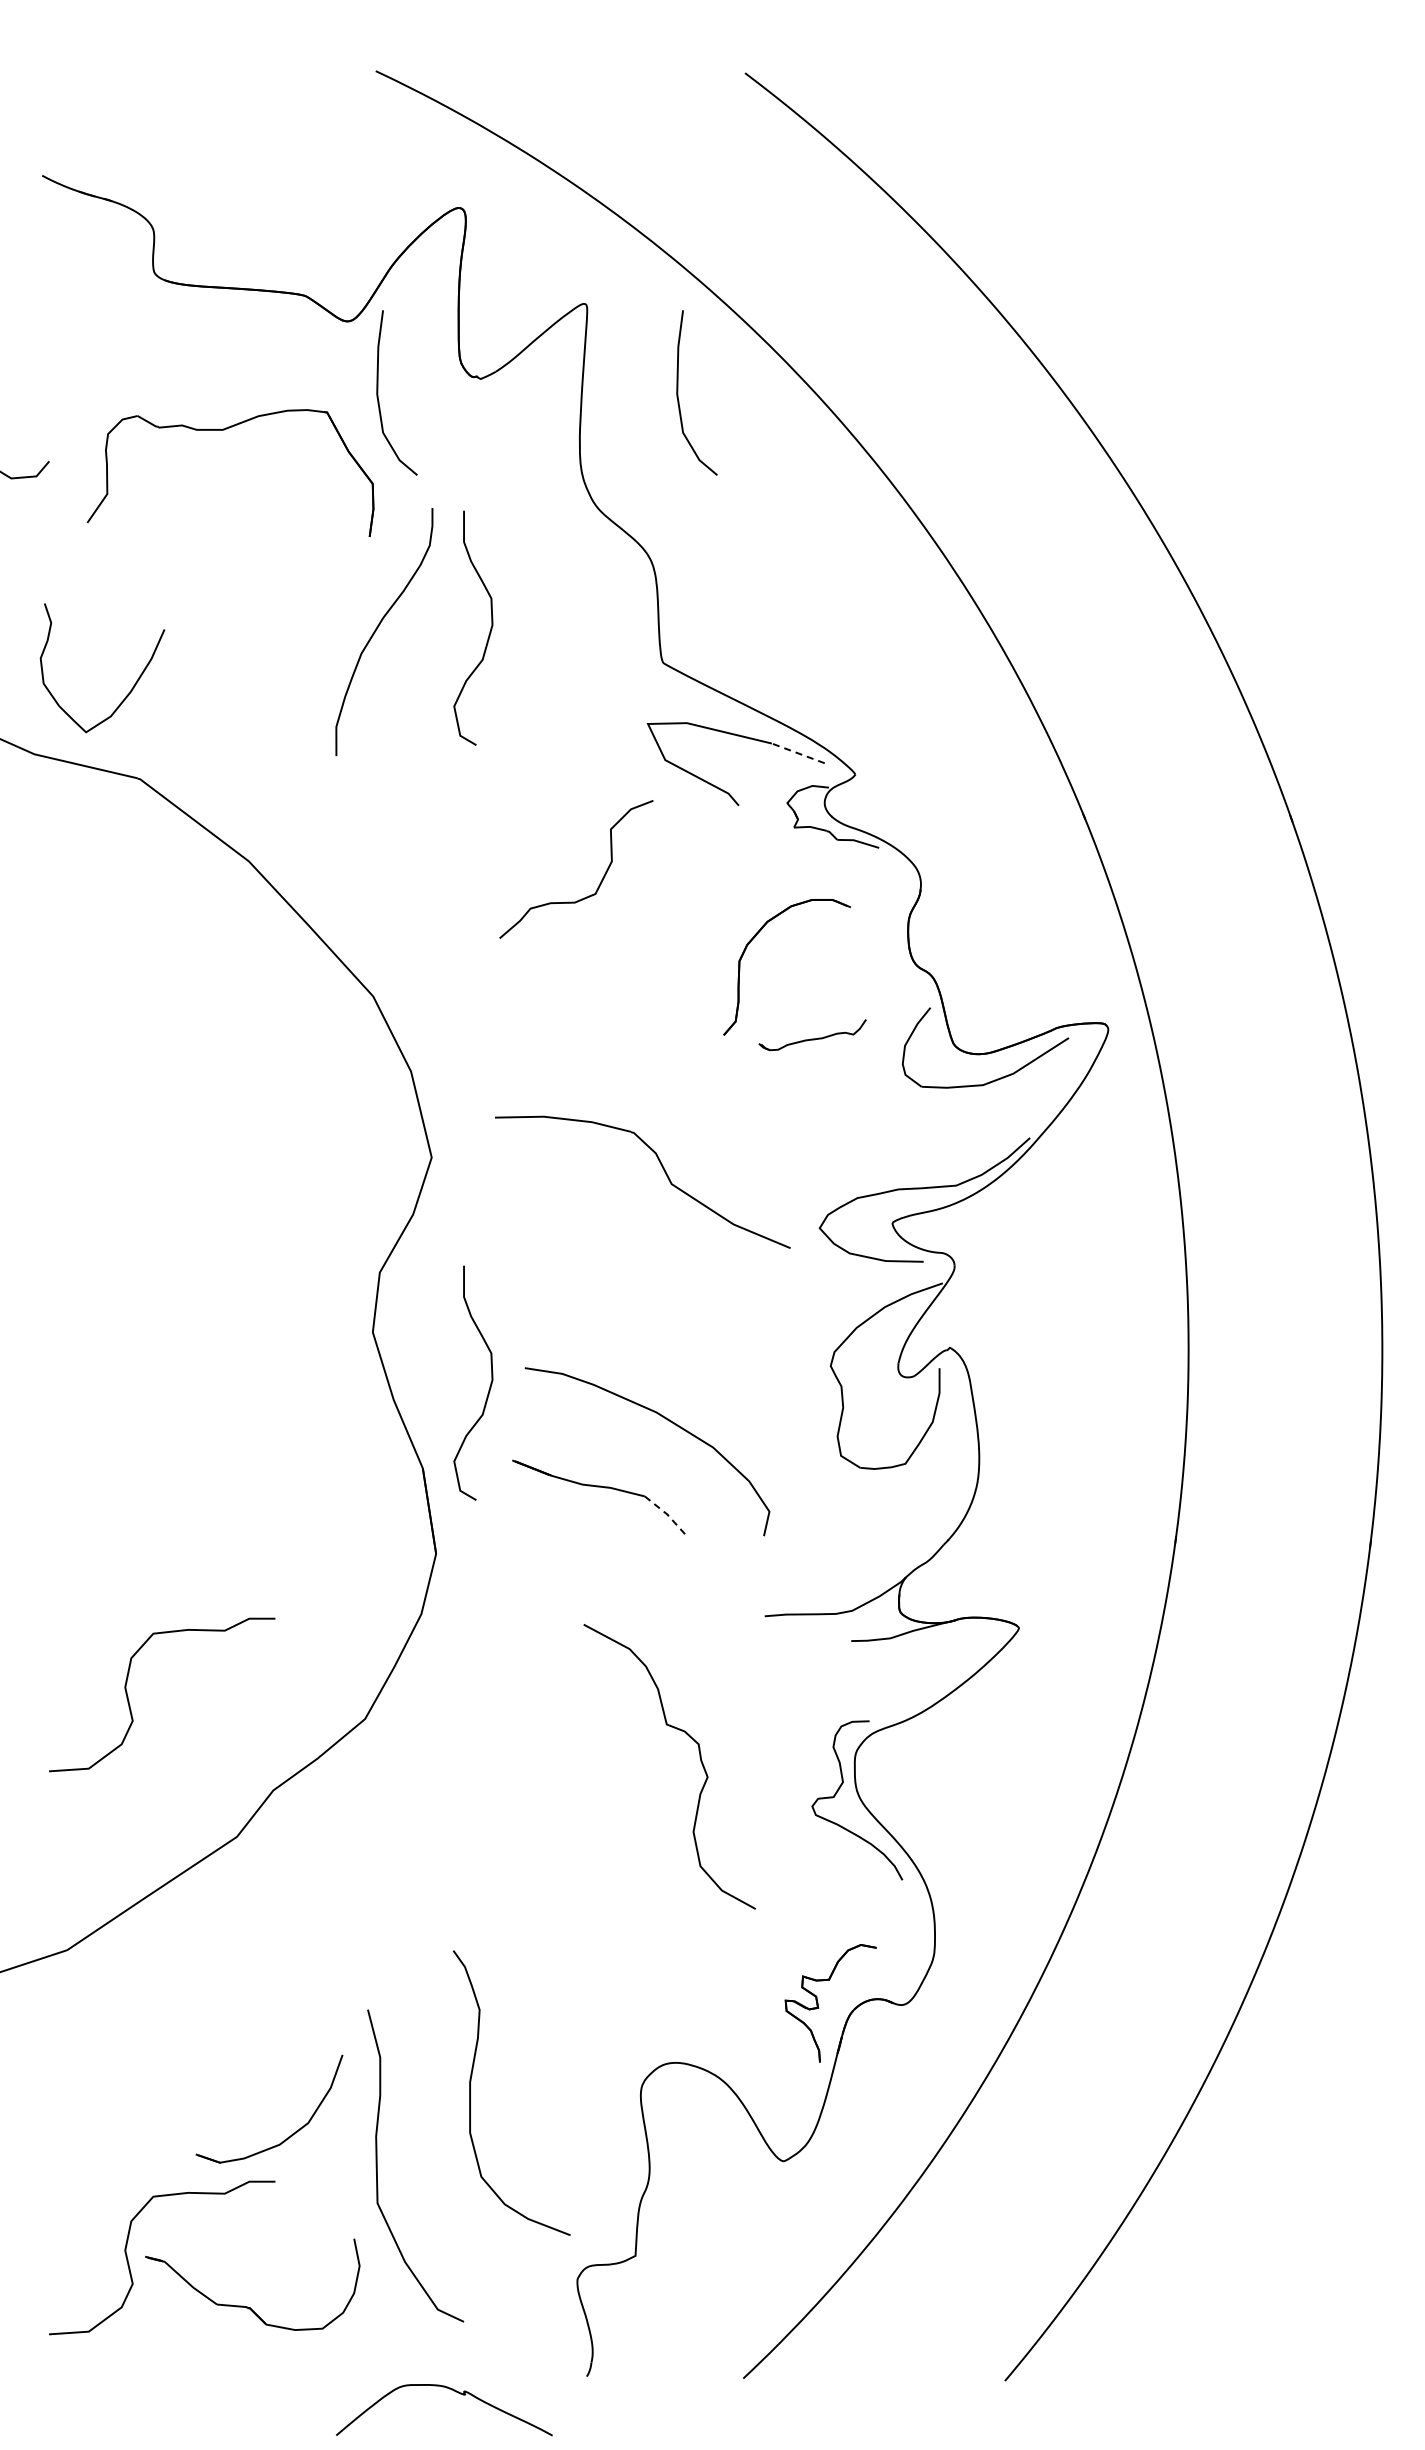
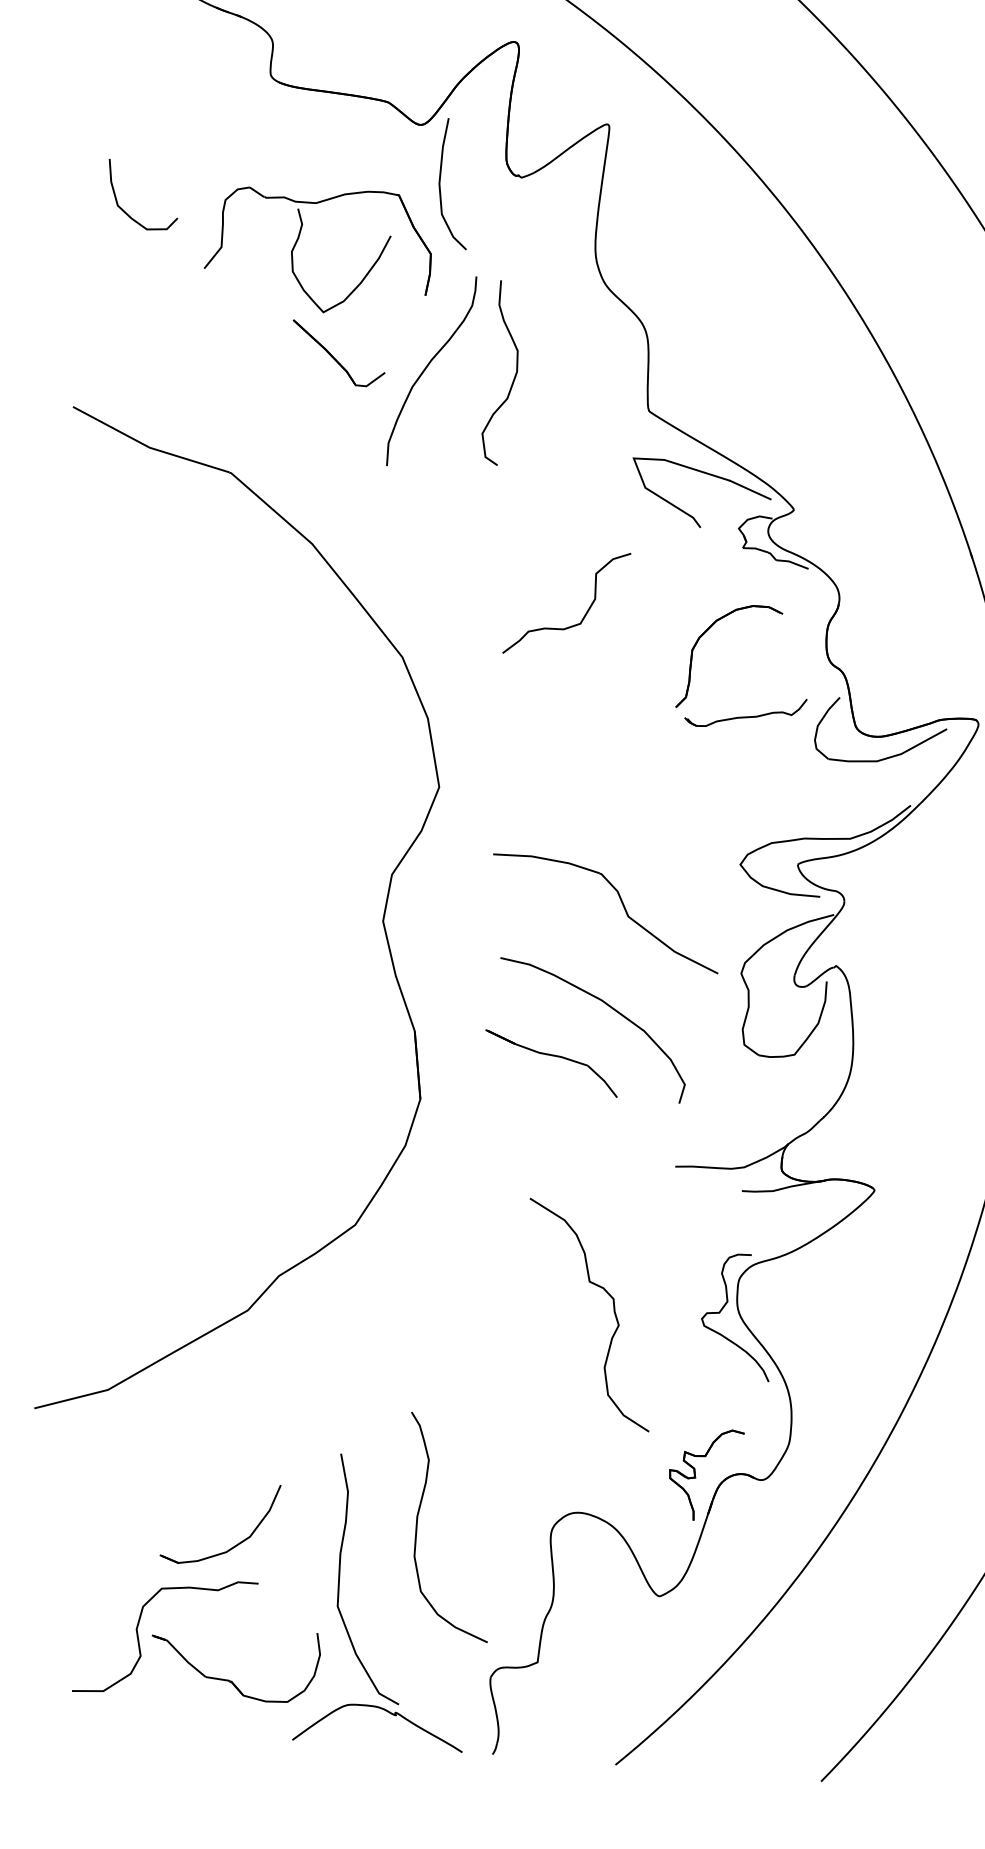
curve: (678, 392) -> (676, 199), removed
part: (259, 622) -> (333, 356), added
curve: (131, 688) -> (361, 280), moved
line: (797, 753) -> (749, 490), dashed -> solid
curve: (600, 881) -> (585, 614), moved
part: (812, 1034) -> (745, 711), size x1.43
part: (663, 1170) -> (622, 905), moved
curve: (489, 1386) -> (471, 970), removed
line: (667, 1514) -> (604, 1081), dashed -> solid
curve: (129, 1700) -> (171, 1197), removed
curve: (699, 1757) -> (613, 1309), moved
part: (288, 2136) -> (233, 1546), moved
curve: (451, 2390) -> (385, 1711), moved

